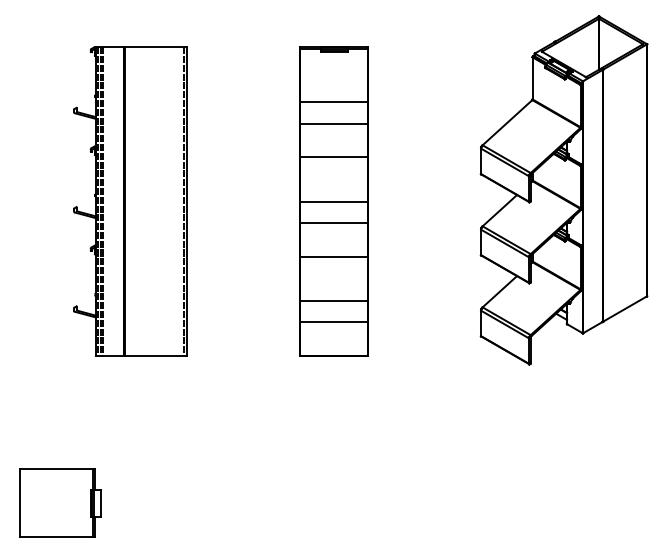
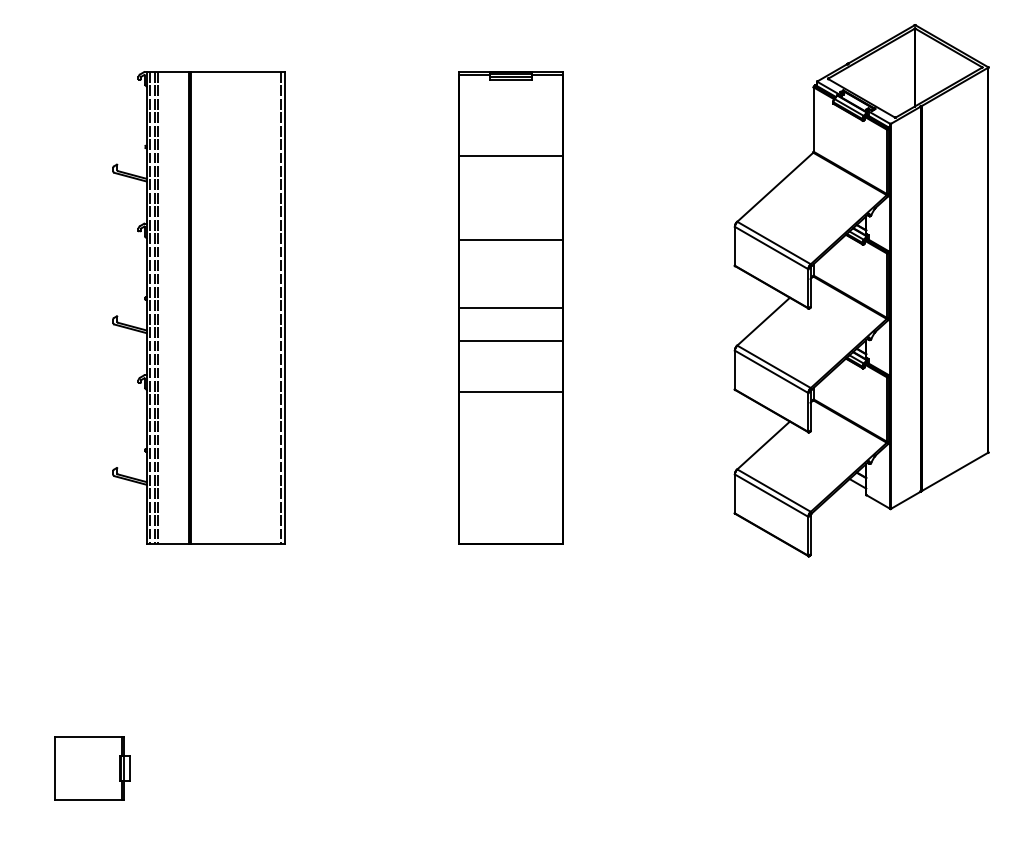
line: (334, 123) -> (511, 188), removed
line: (334, 300) -> (511, 458), removed
line: (334, 322) -> (511, 492), removed
part: (60, 502) -> (92, 767), size x0.6

